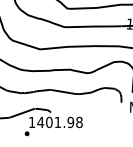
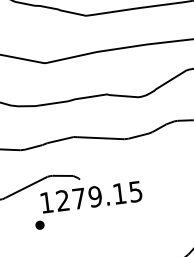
text: (59, 122) -> (98, 196), 1401.98 -> 1279.15

